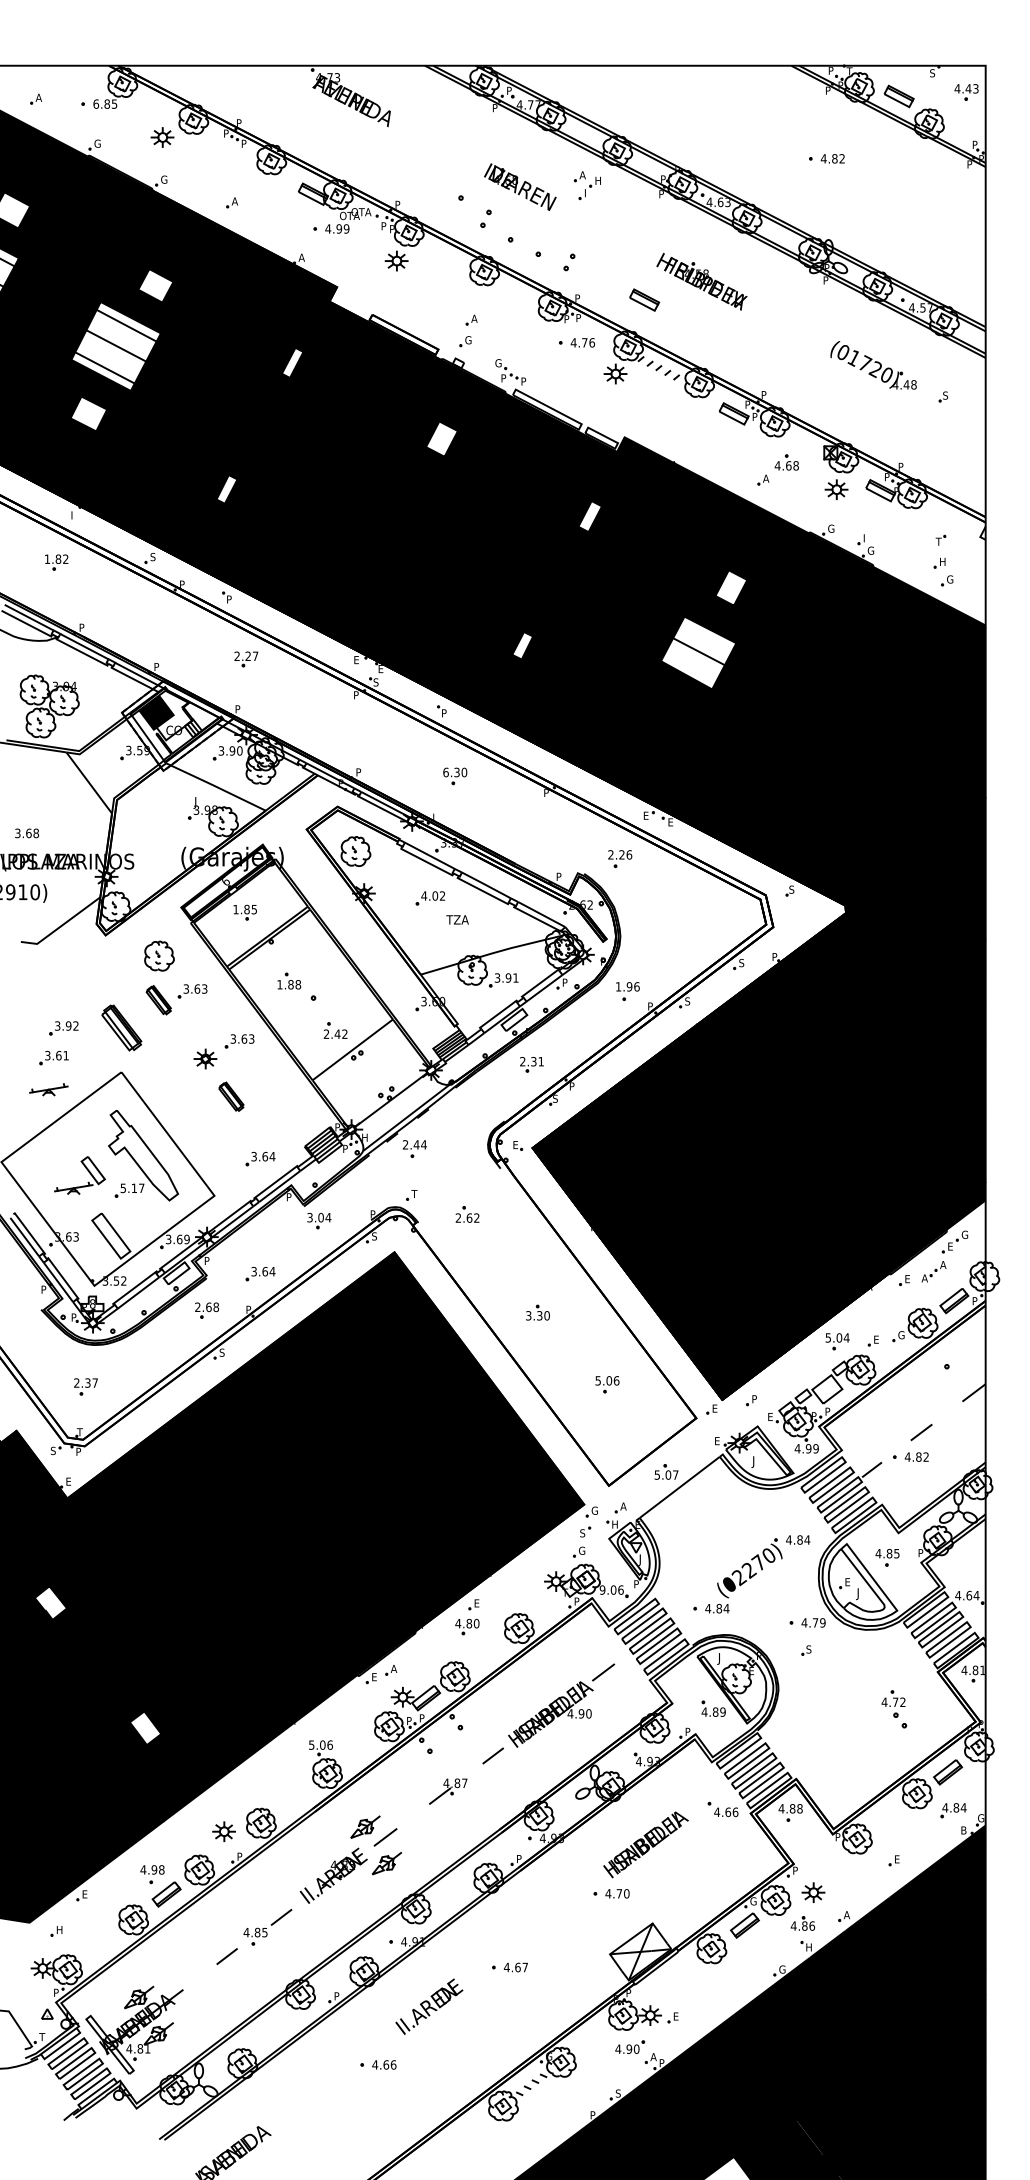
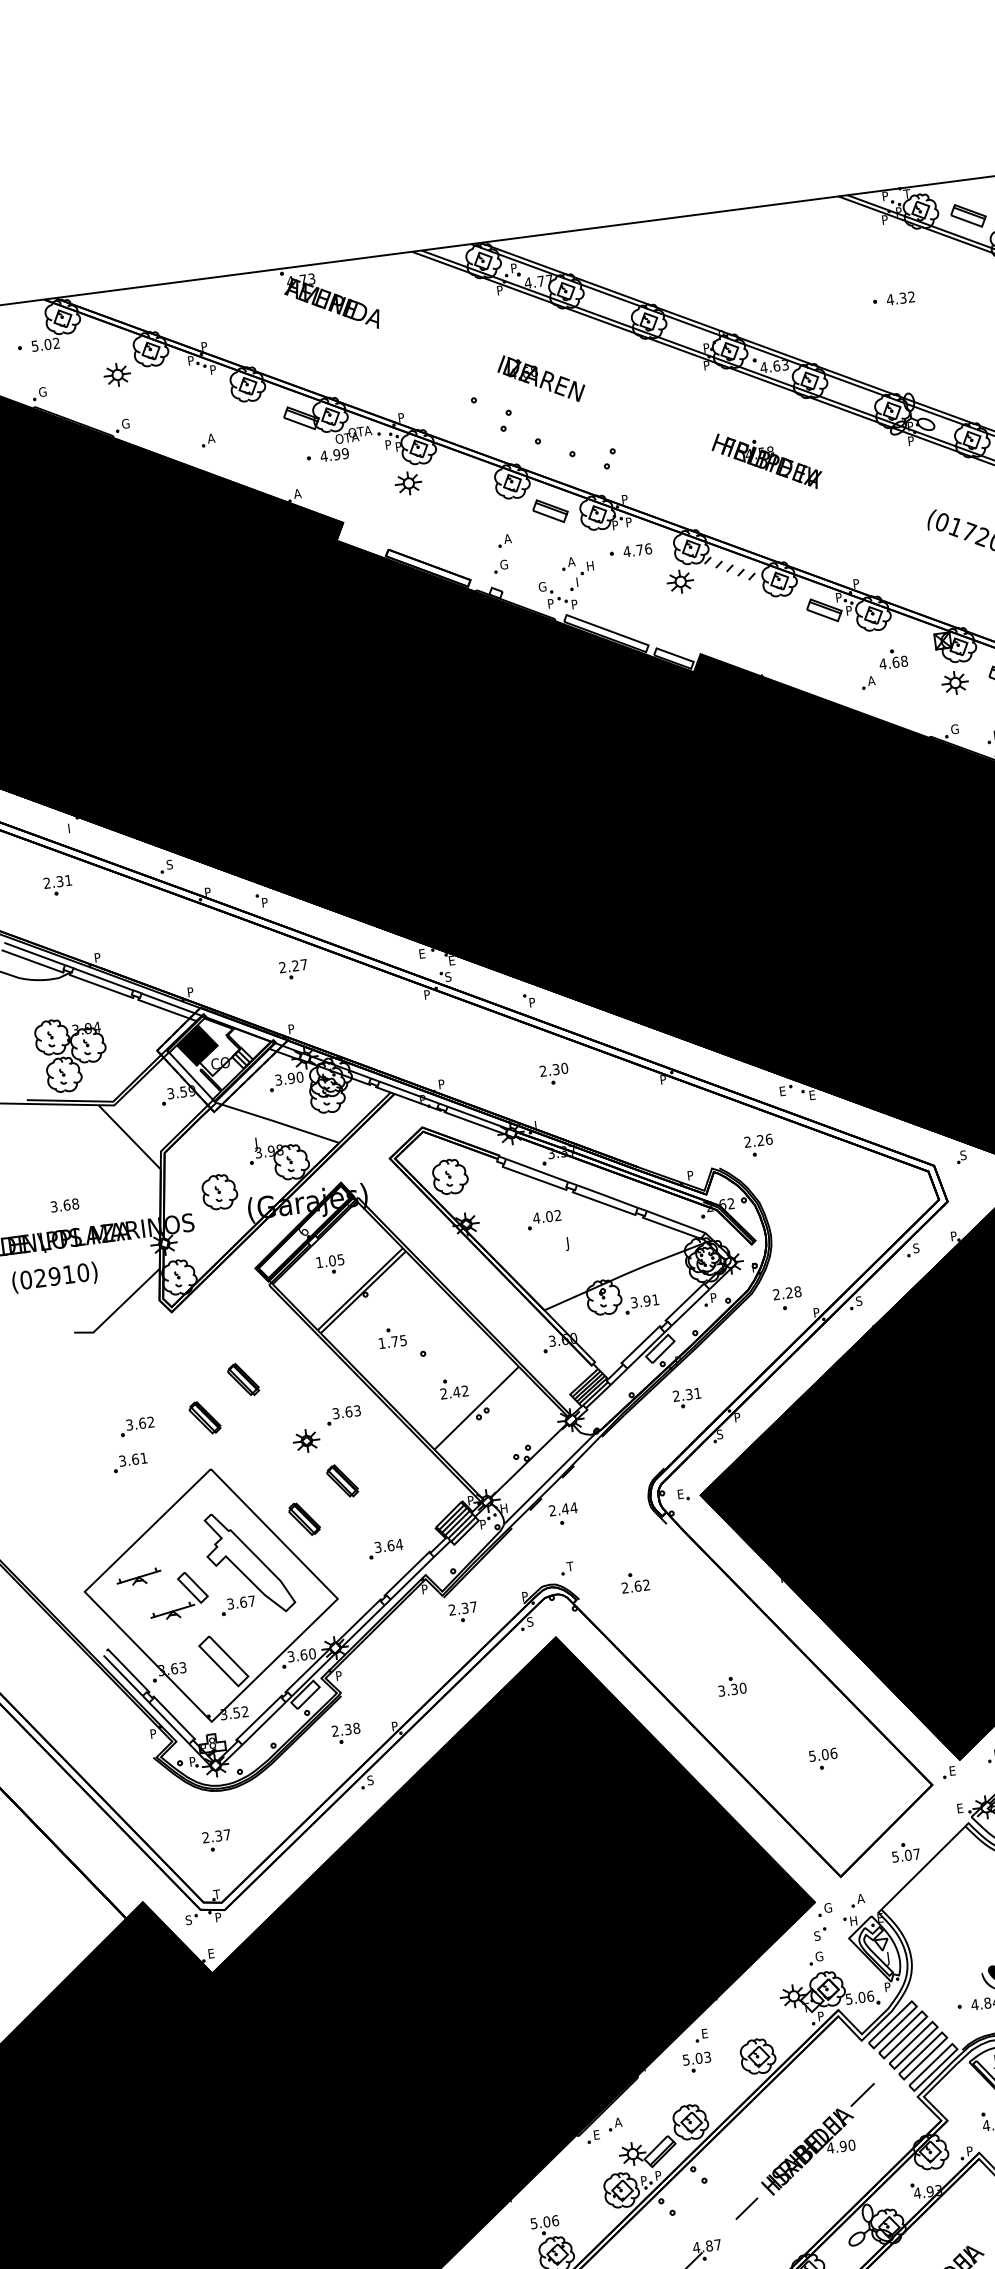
text: (105, 103) -> (45, 344), 6.85 -> 5.02
text: (834, 158) -> (902, 297), 4.82 -> 4.32
part: (586, 185) -> (577, 573), moved
fill: (155, 285) -> (131, 548), added
part: (644, 299) -> (550, 510), moved
fill: (115, 346) -> (94, 625), added
fill: (292, 362) -> (302, 617), added
fill: (88, 413) -> (72, 707), added
fill: (441, 438) -> (487, 683), added
fill: (226, 489) -> (245, 775), added
fill: (589, 516) -> (671, 751), added
text: (56, 558) -> (57, 881), 1.82 -> 2.31
fill: (731, 587) -> (847, 812), added
fill: (522, 645) -> (613, 911), added
fill: (698, 652) -> (819, 893), added
text: (445, 772) -> (542, 1071), 6.30 -> 2.30
text: (246, 909) -> (331, 1260), 1.85 -> 1.05
text: (456, 921) -> (578, 1243), TZA -> J
part: (159, 955) -> (219, 1191), moved
text: (294, 984) -> (398, 1340), 1.88 -> 1.75
text: (627, 986) -> (786, 1292), 1.96 -> 2.28
part: (192, 991) -> (281, 1364), removed
text: (68, 1025) -> (142, 1422), 3.92 -> 3.62
part: (122, 1028) -> (205, 1418), size x0.62
part: (48, 1089) -> (138, 1577), moved
part: (195, 1124) -> (304, 1518), added
text: (128, 1188) -> (236, 1603), 5.17 -> 3.67
text: (319, 1217) -> (463, 1608), 3.04 -> 2.37
text: (186, 1239) -> (311, 1653), 3.69 -> 3.60
part: (260, 1274) -> (403, 1683), removed
text: (208, 1306) -> (347, 1728), 2.68 -> 2.38
text: (602, 1589) -> (848, 1998), 9.06 -> 5.06
fill: (50, 1602) -> (208, 2097), added
text: (467, 1623) -> (696, 2058), 4.80 -> 5.03
fill: (145, 1728) -> (338, 2229), added

